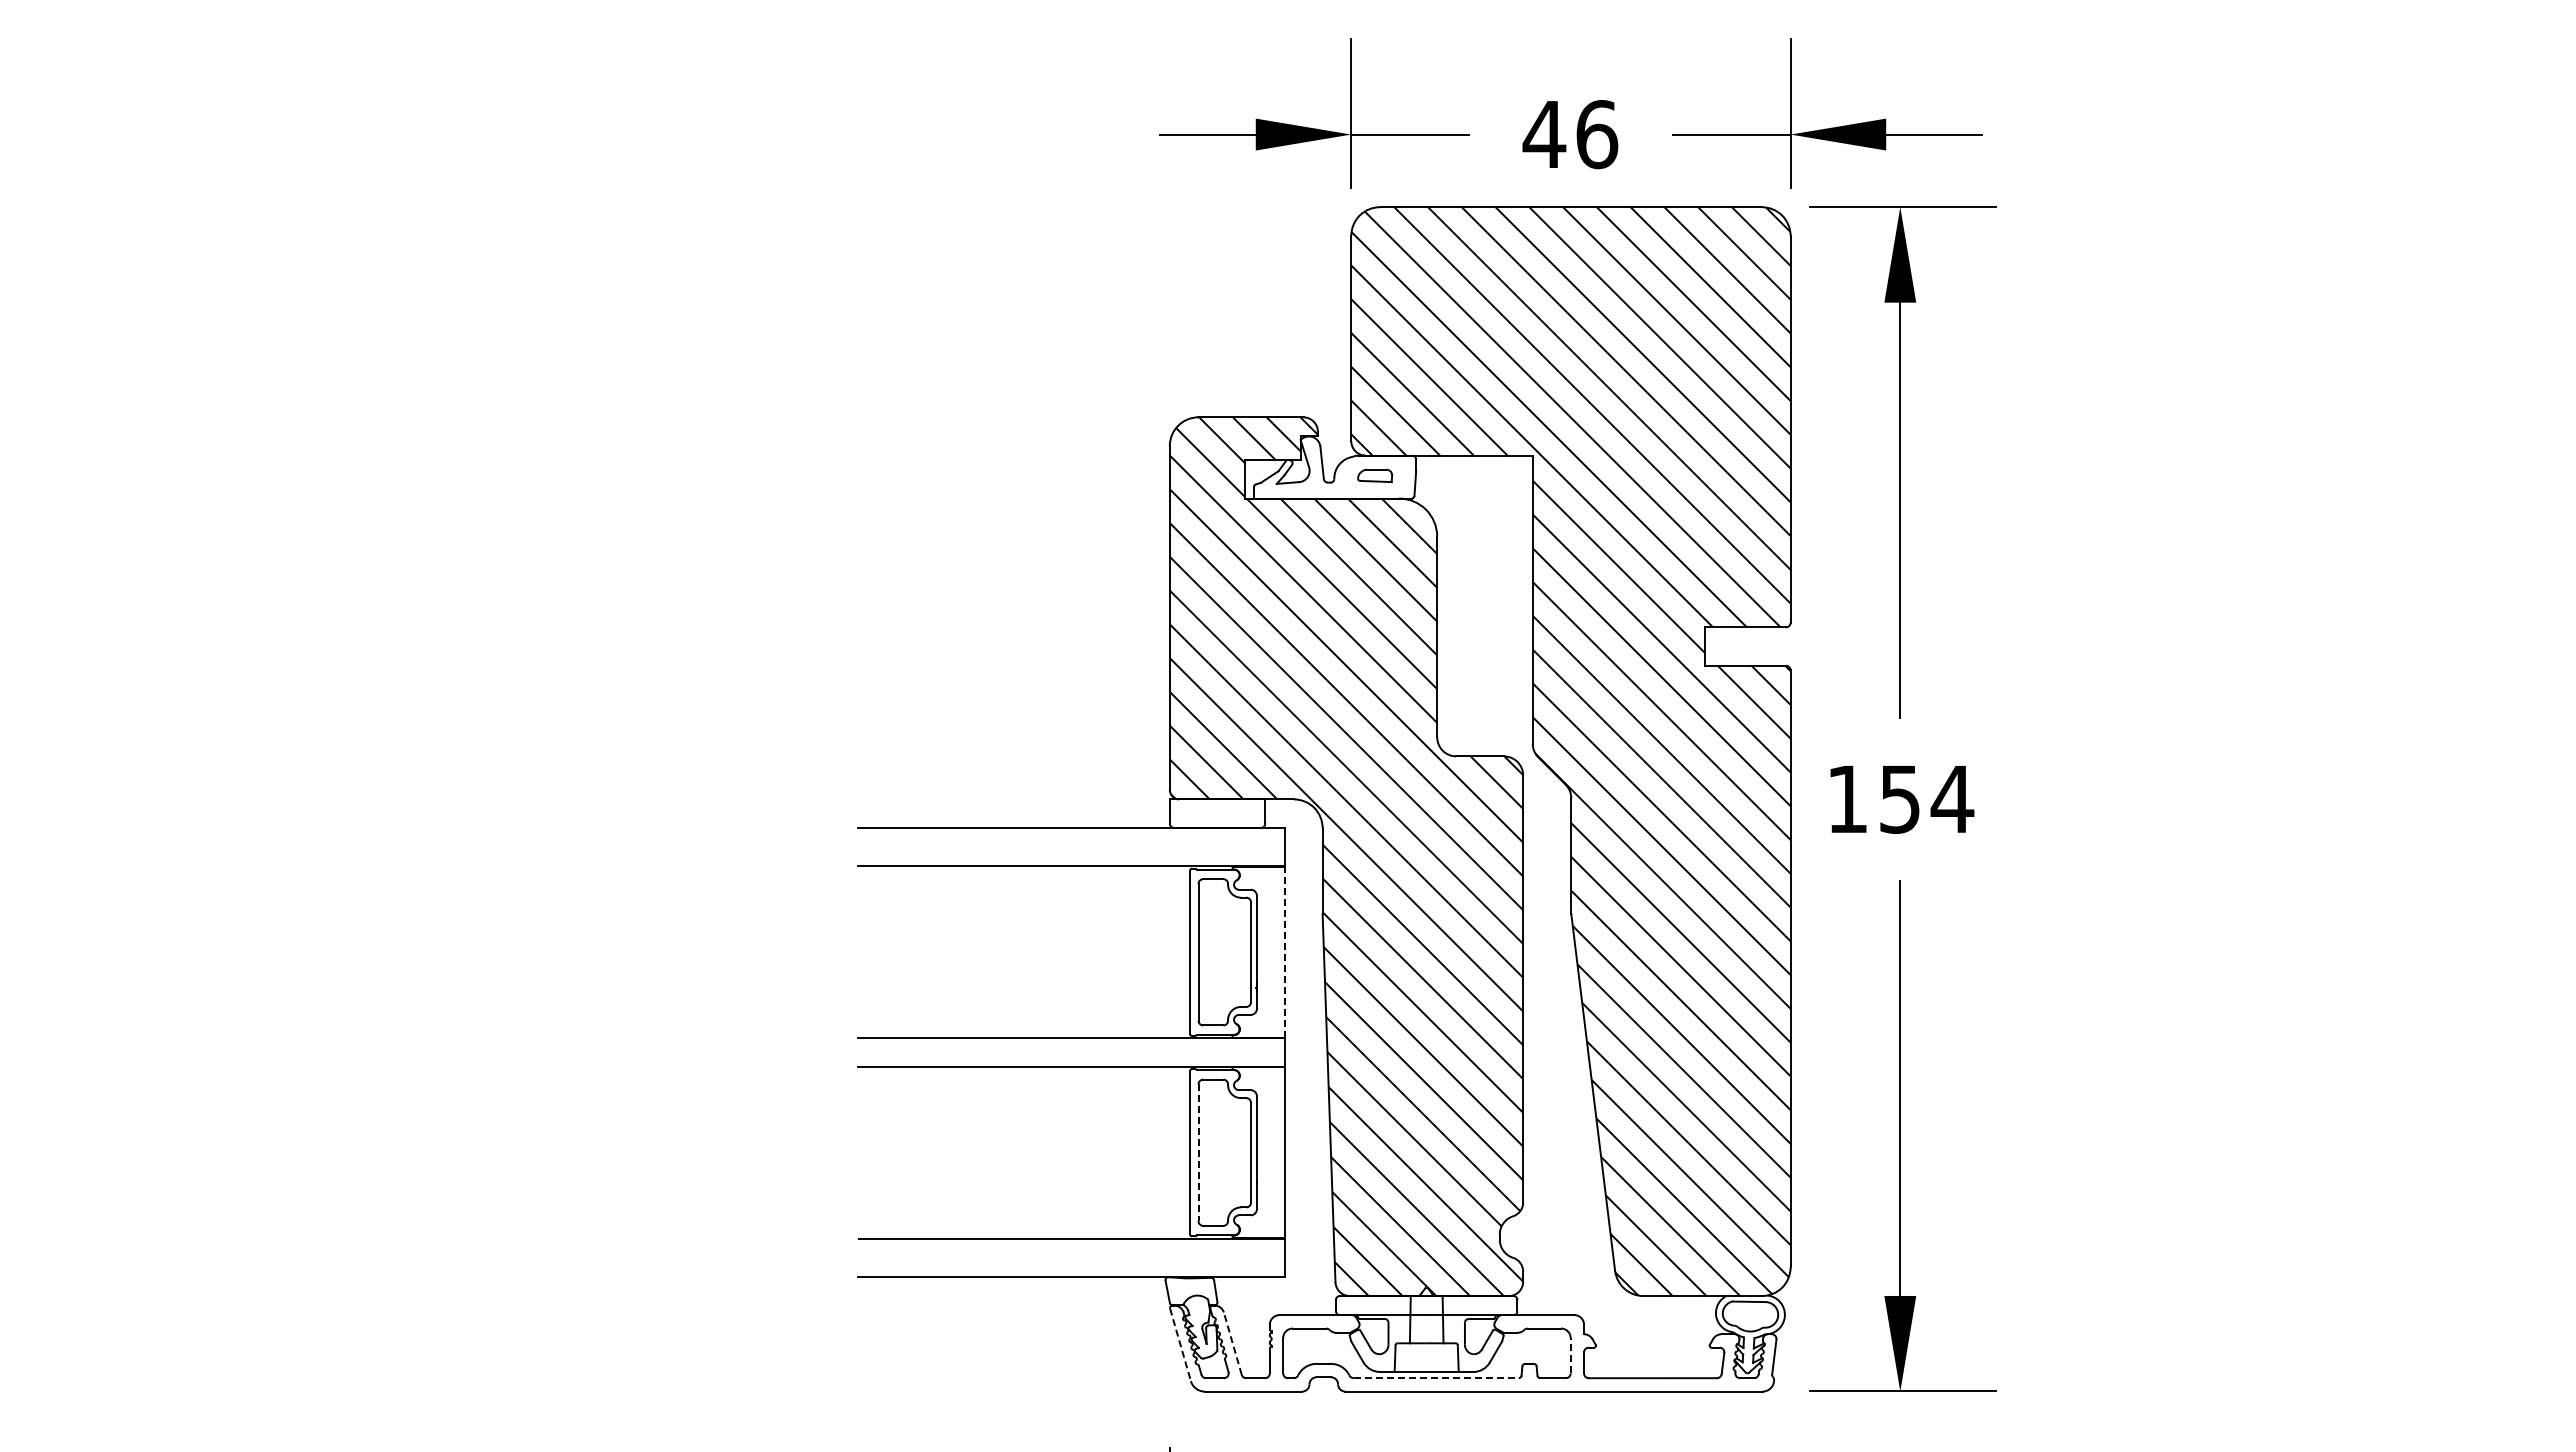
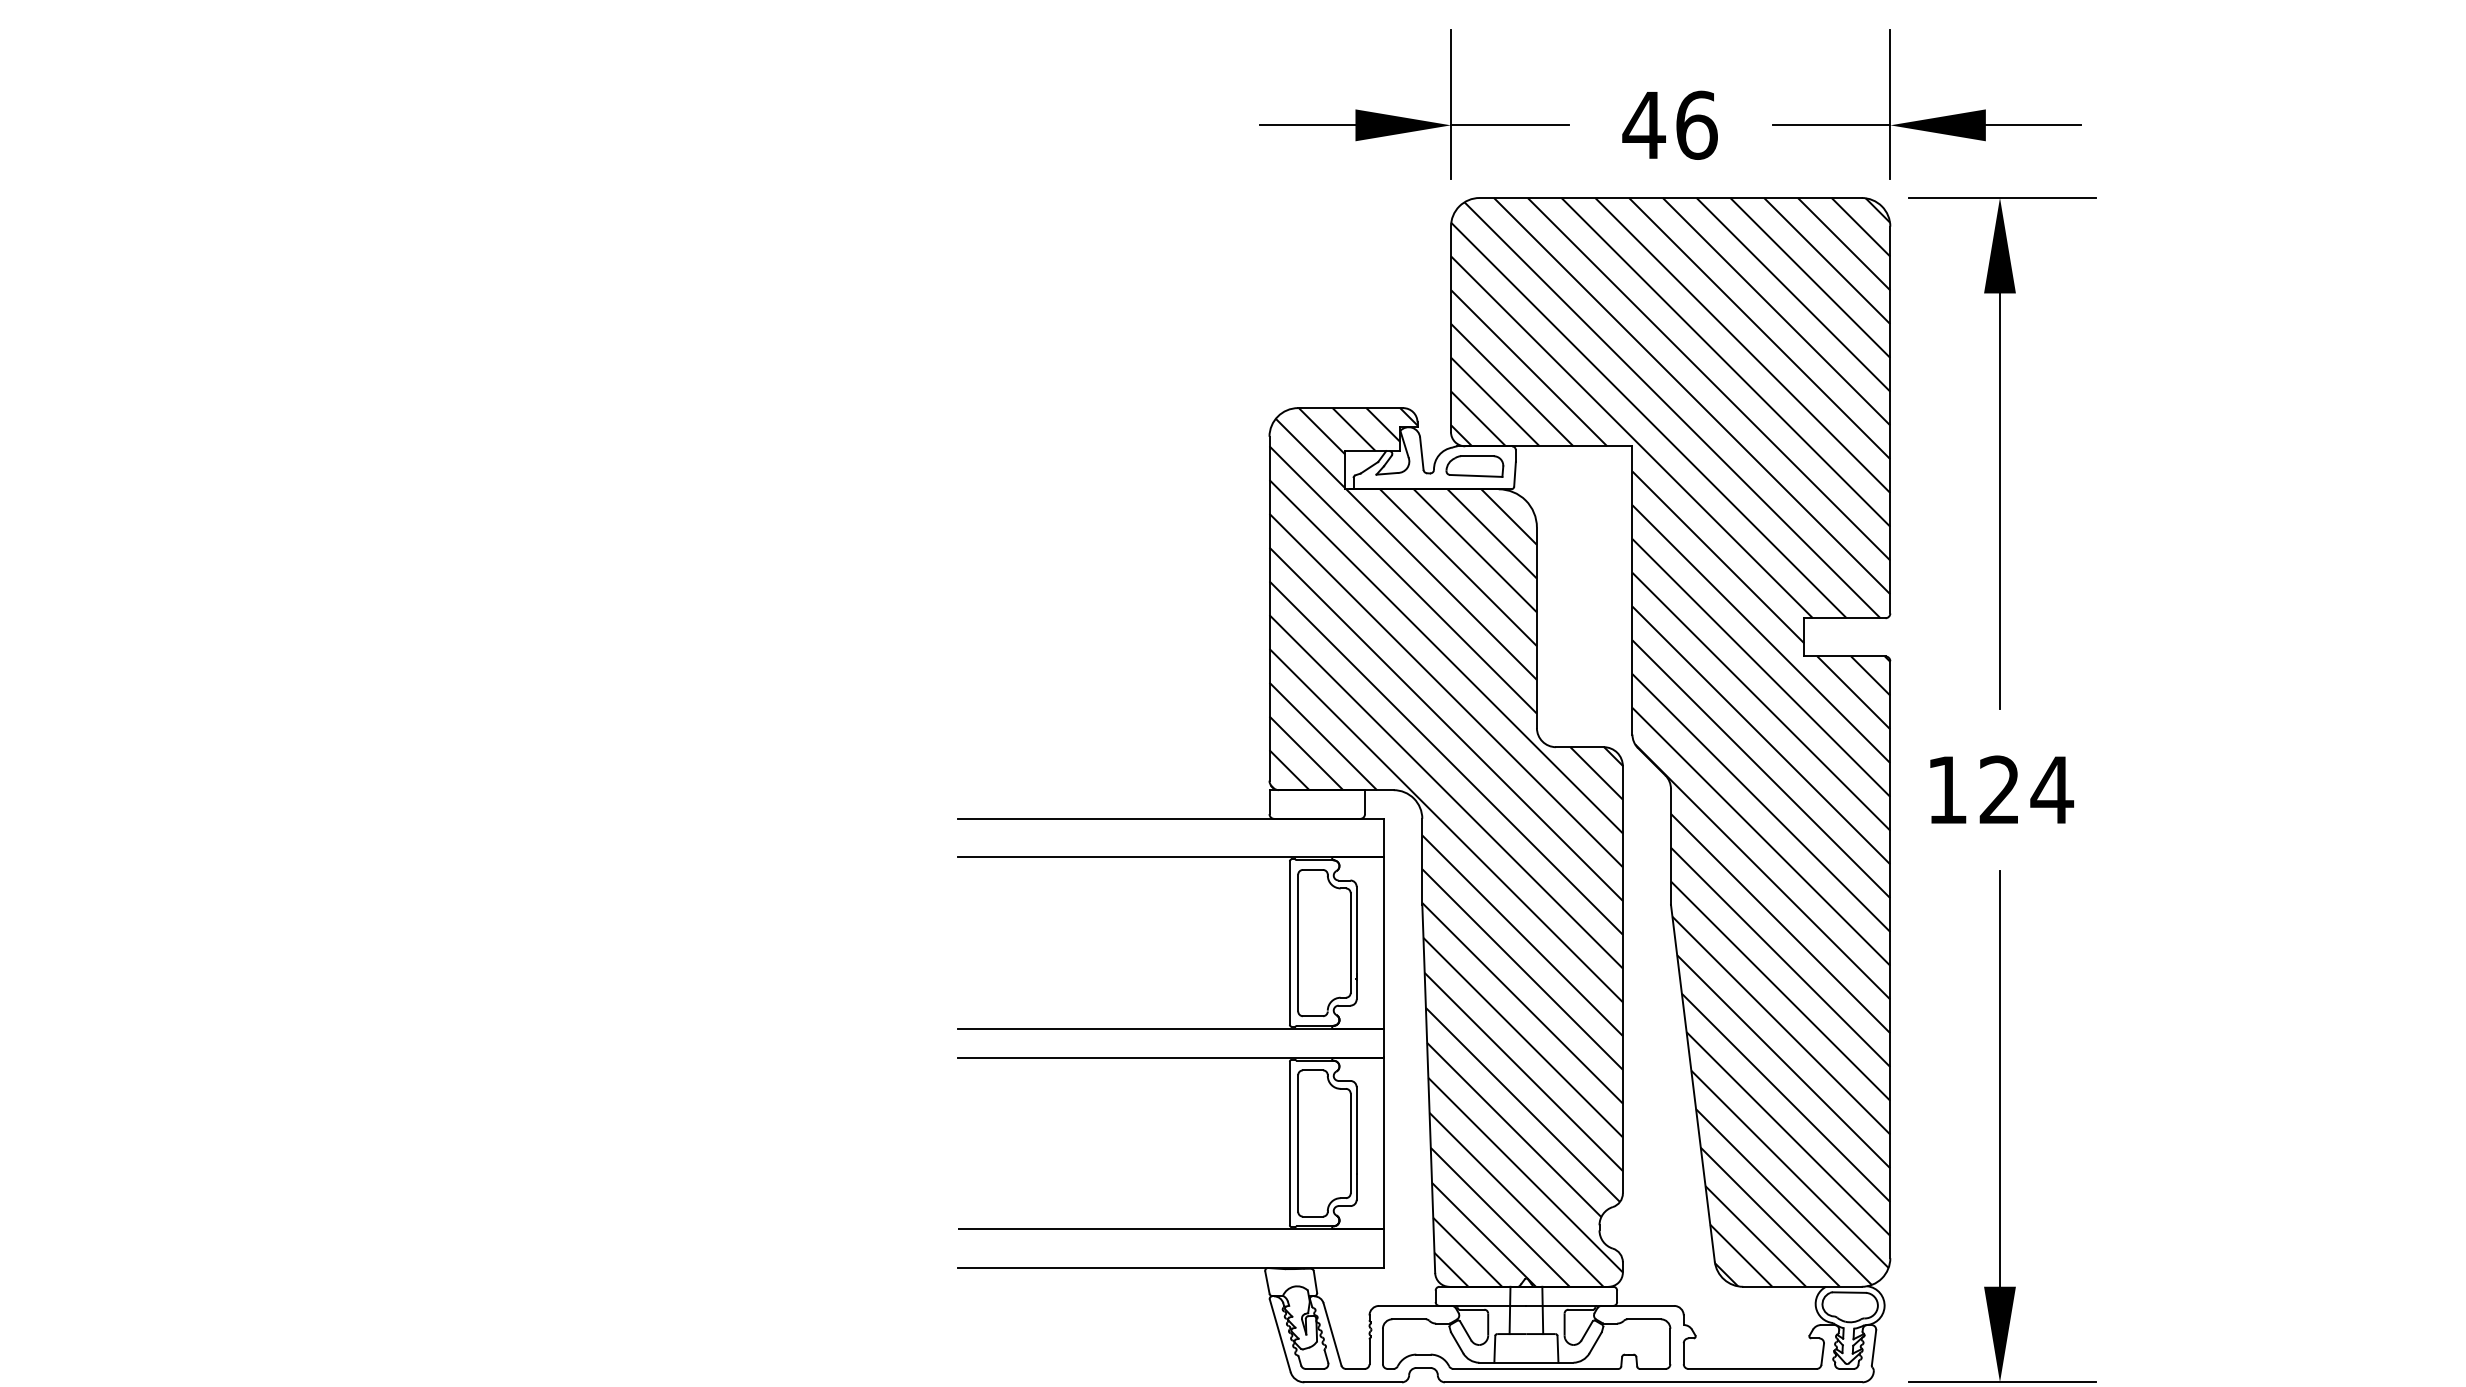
part: (1374, 475) -> (1474, 466), size x1.67
text: (1899, 798) -> (1999, 789), 154 -> 124
line: (1284, 952) -> (1384, 943), dashed -> solid
line: (1198, 1153) -> (1298, 1144), dashed -> solid
line: (1232, 1343) -> (1332, 1334), dashed -> solid
line: (1180, 1344) -> (1280, 1335), dashed -> solid
line: (1570, 1355) -> (1670, 1346), dashed -> solid
line: (1436, 1378) -> (1536, 1369), dashed -> solid

